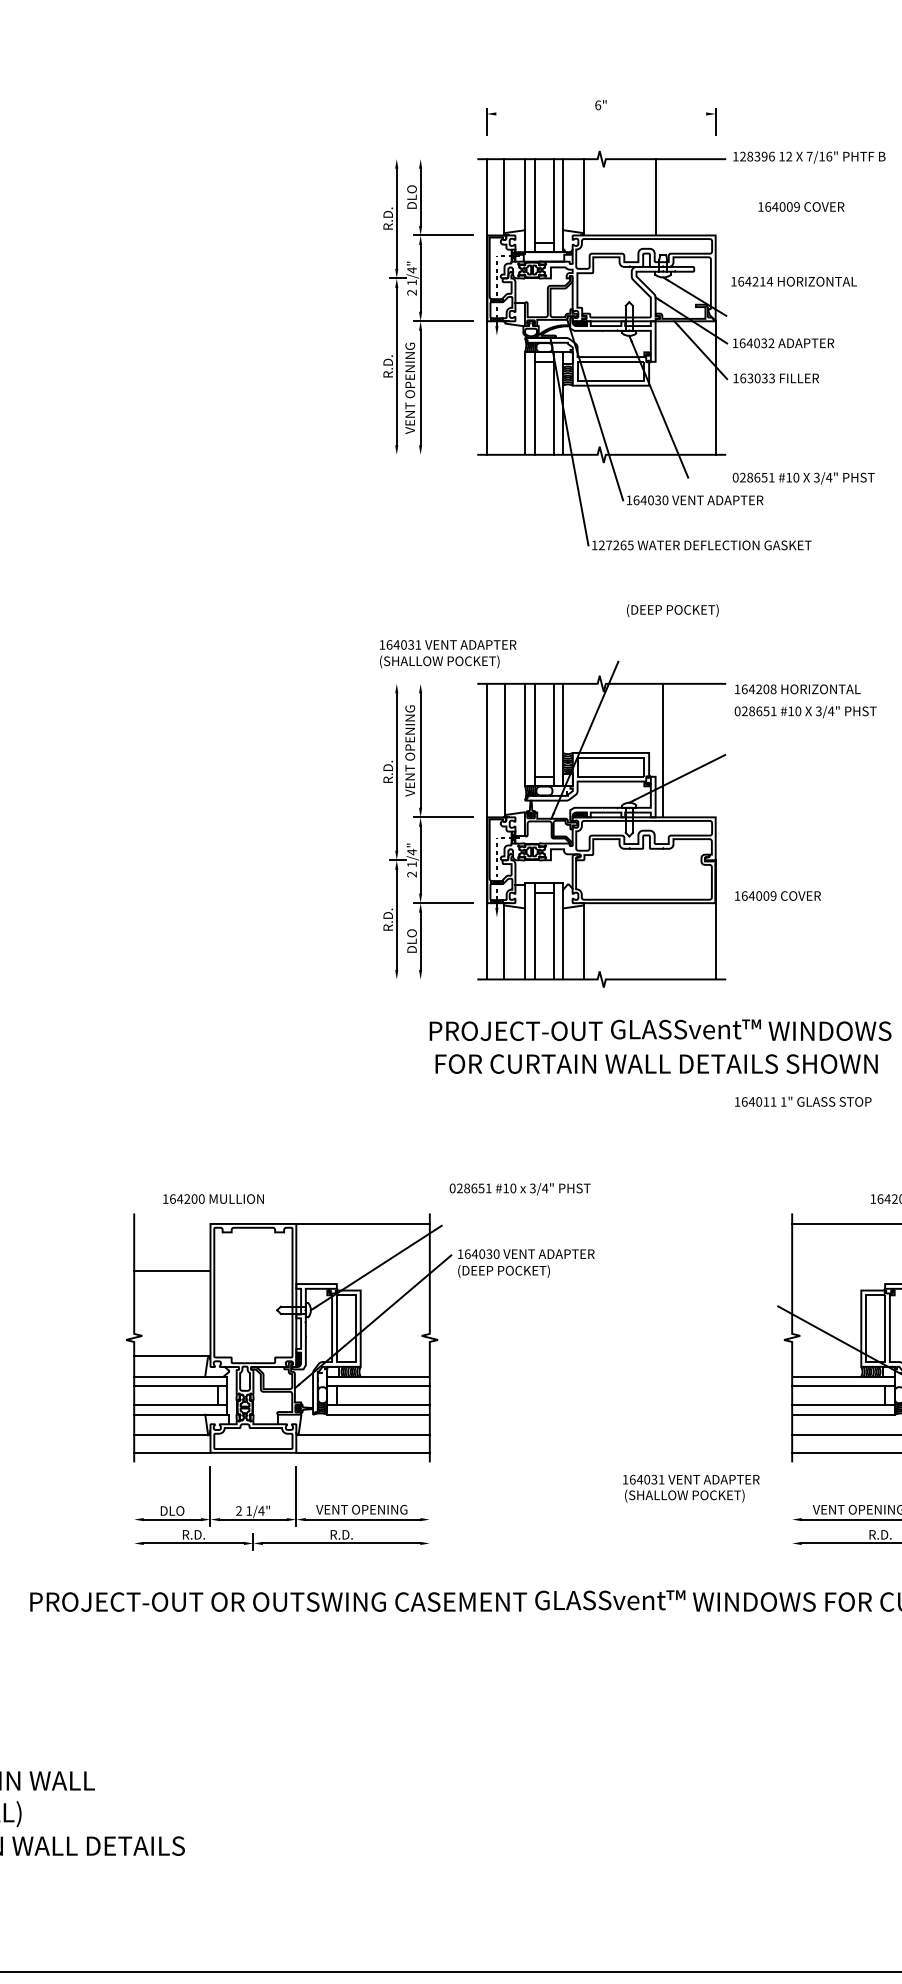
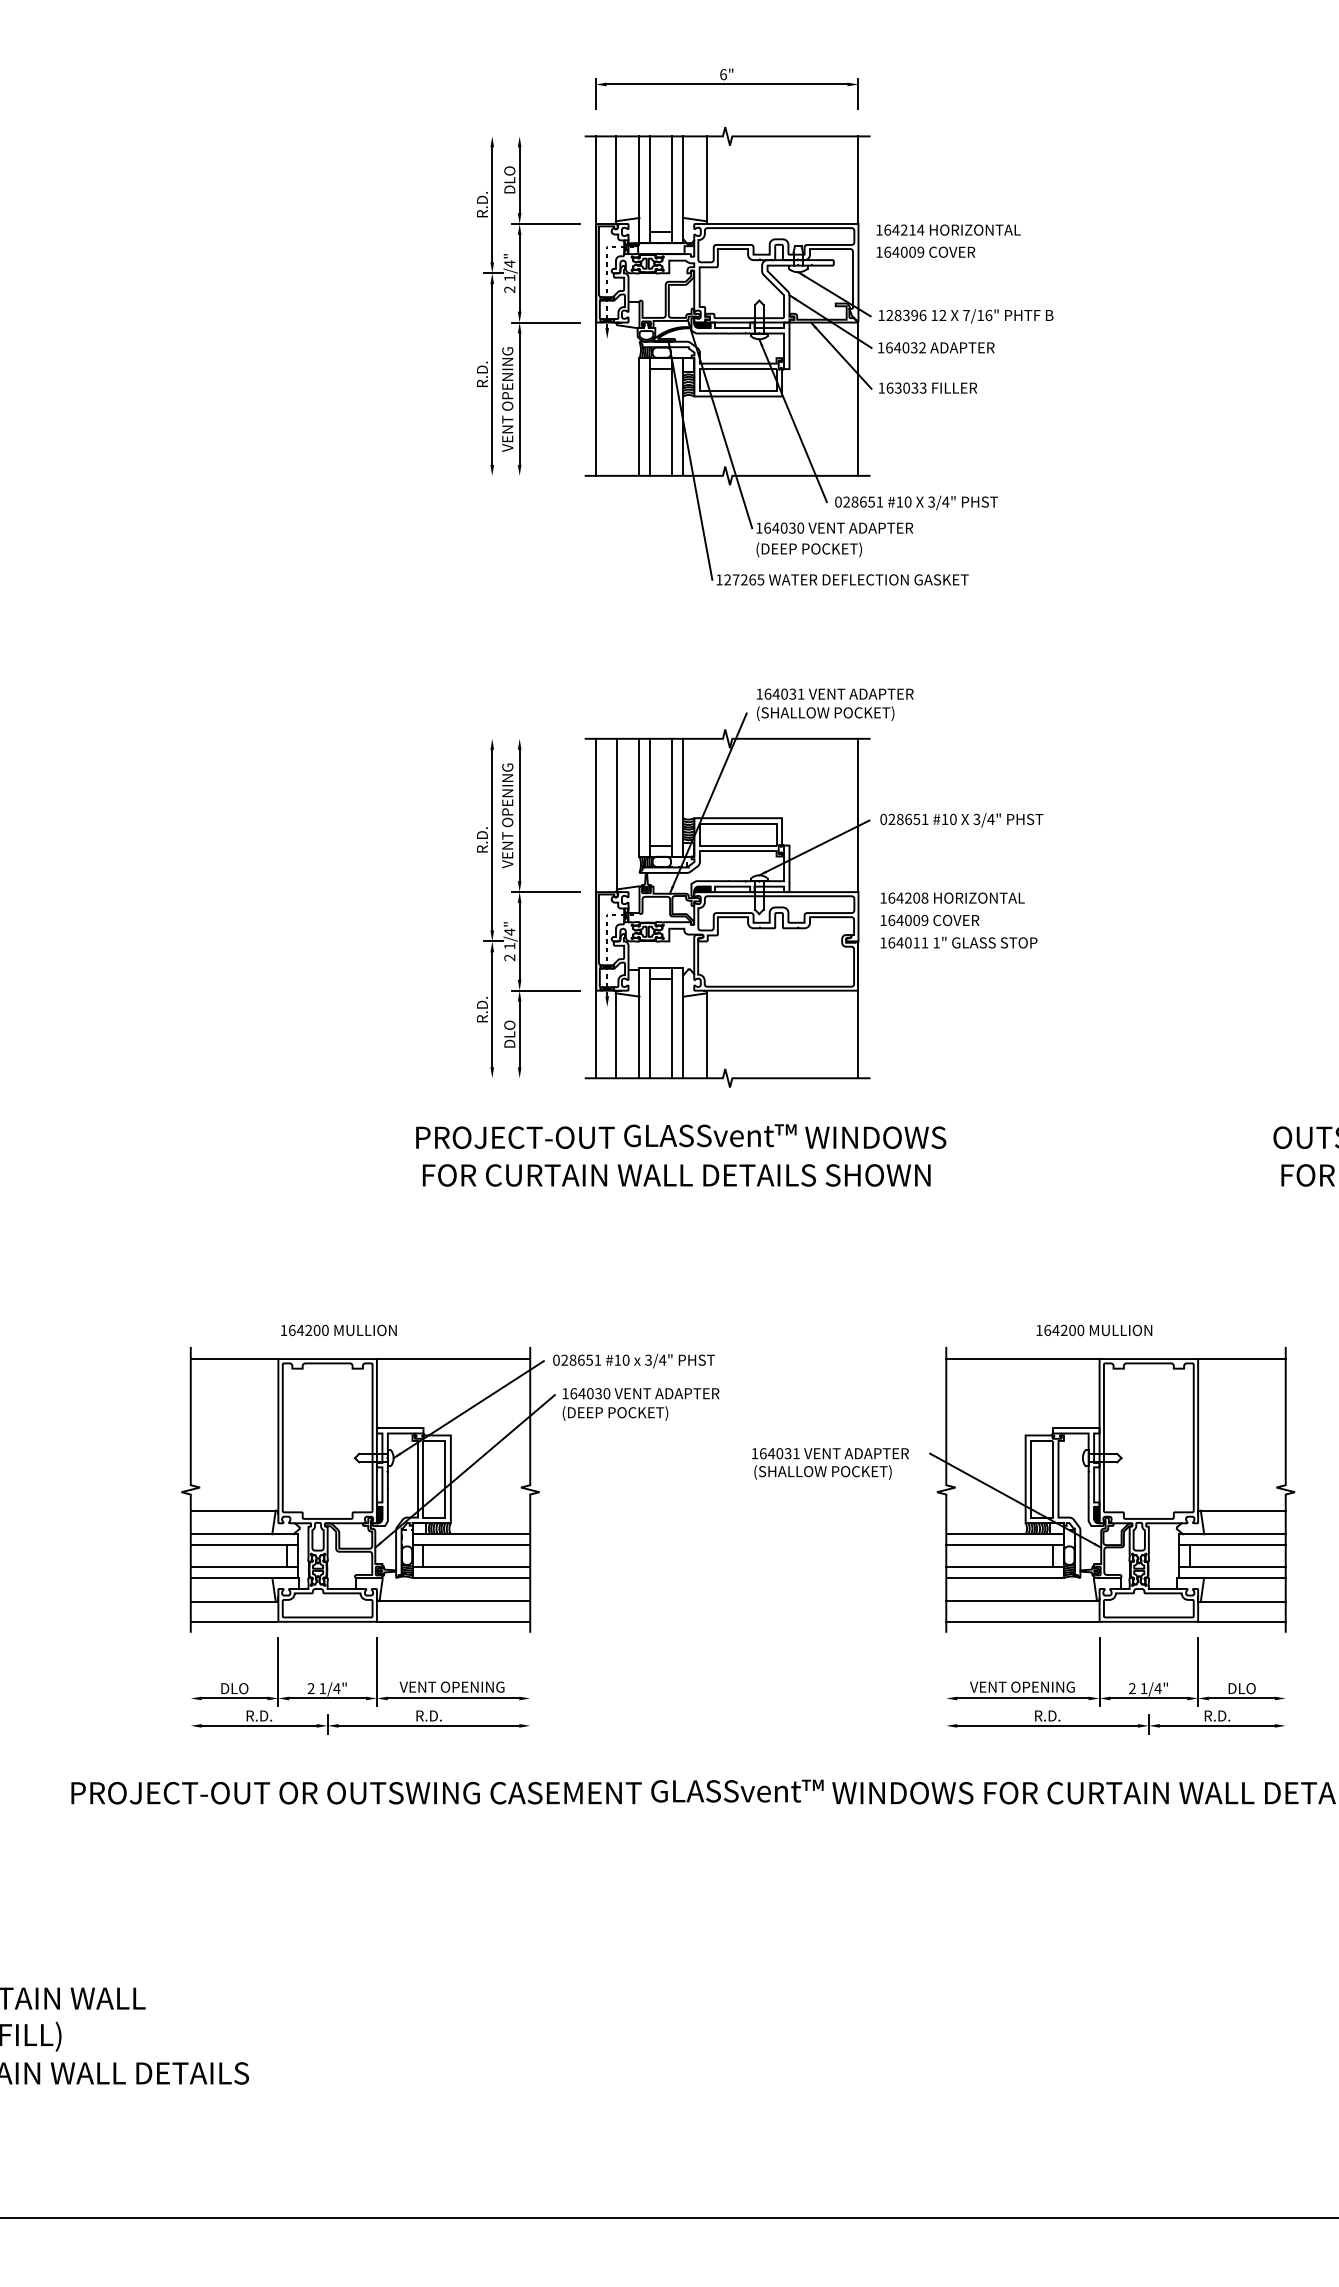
line: (600, 113) -> (726, 84), added
text: (808, 157) -> (965, 316), moved
line: (655, 197) -> (858, 180), moved
text: (801, 206) -> (925, 251), moved
text: (794, 281) -> (948, 229), moved
text: (803, 478) -> (916, 502), moved
text: (672, 610) -> (808, 549), moved
text: (448, 653) -> (835, 704), moved
text: (797, 688) -> (952, 897), moved
text: (805, 712) -> (961, 820), moved
line: (663, 750) -> (858, 815), moved
text: (777, 896) -> (929, 920), moved
text: (660, 1046) -> (681, 1155), moved
text: (802, 1101) -> (958, 942), moved
text: (519, 1189) -> (633, 1361), moved
text: (213, 1199) -> (338, 1330), moved
line: (172, 1271) -> (234, 1359), moved
text: (691, 1488) -> (830, 1463), moved

